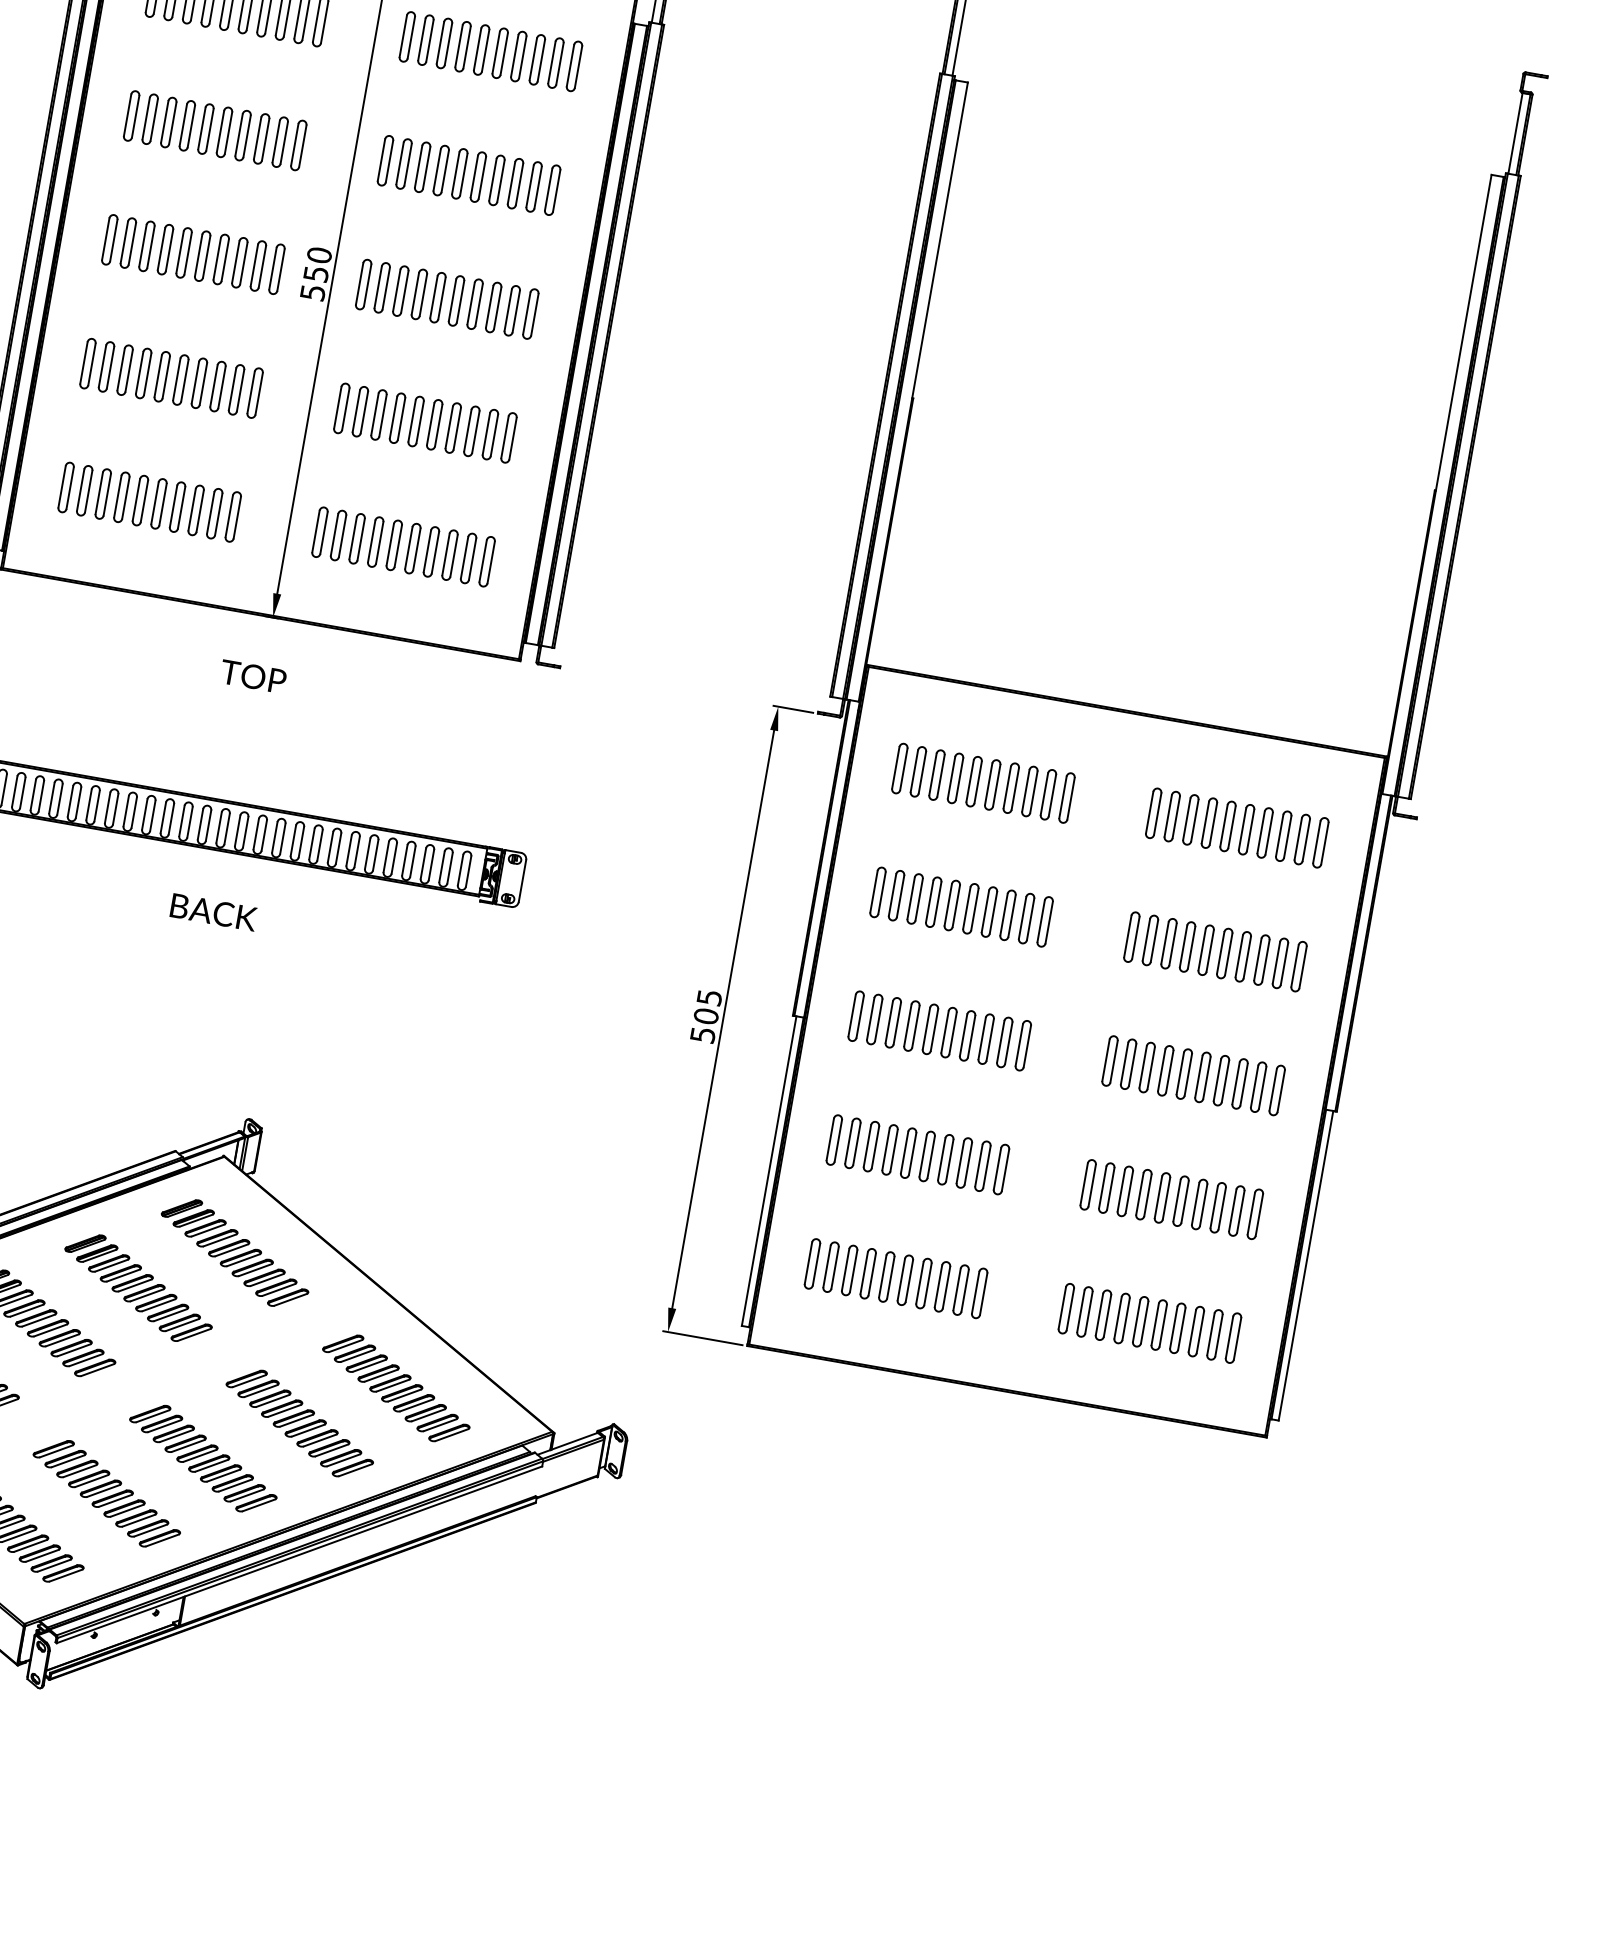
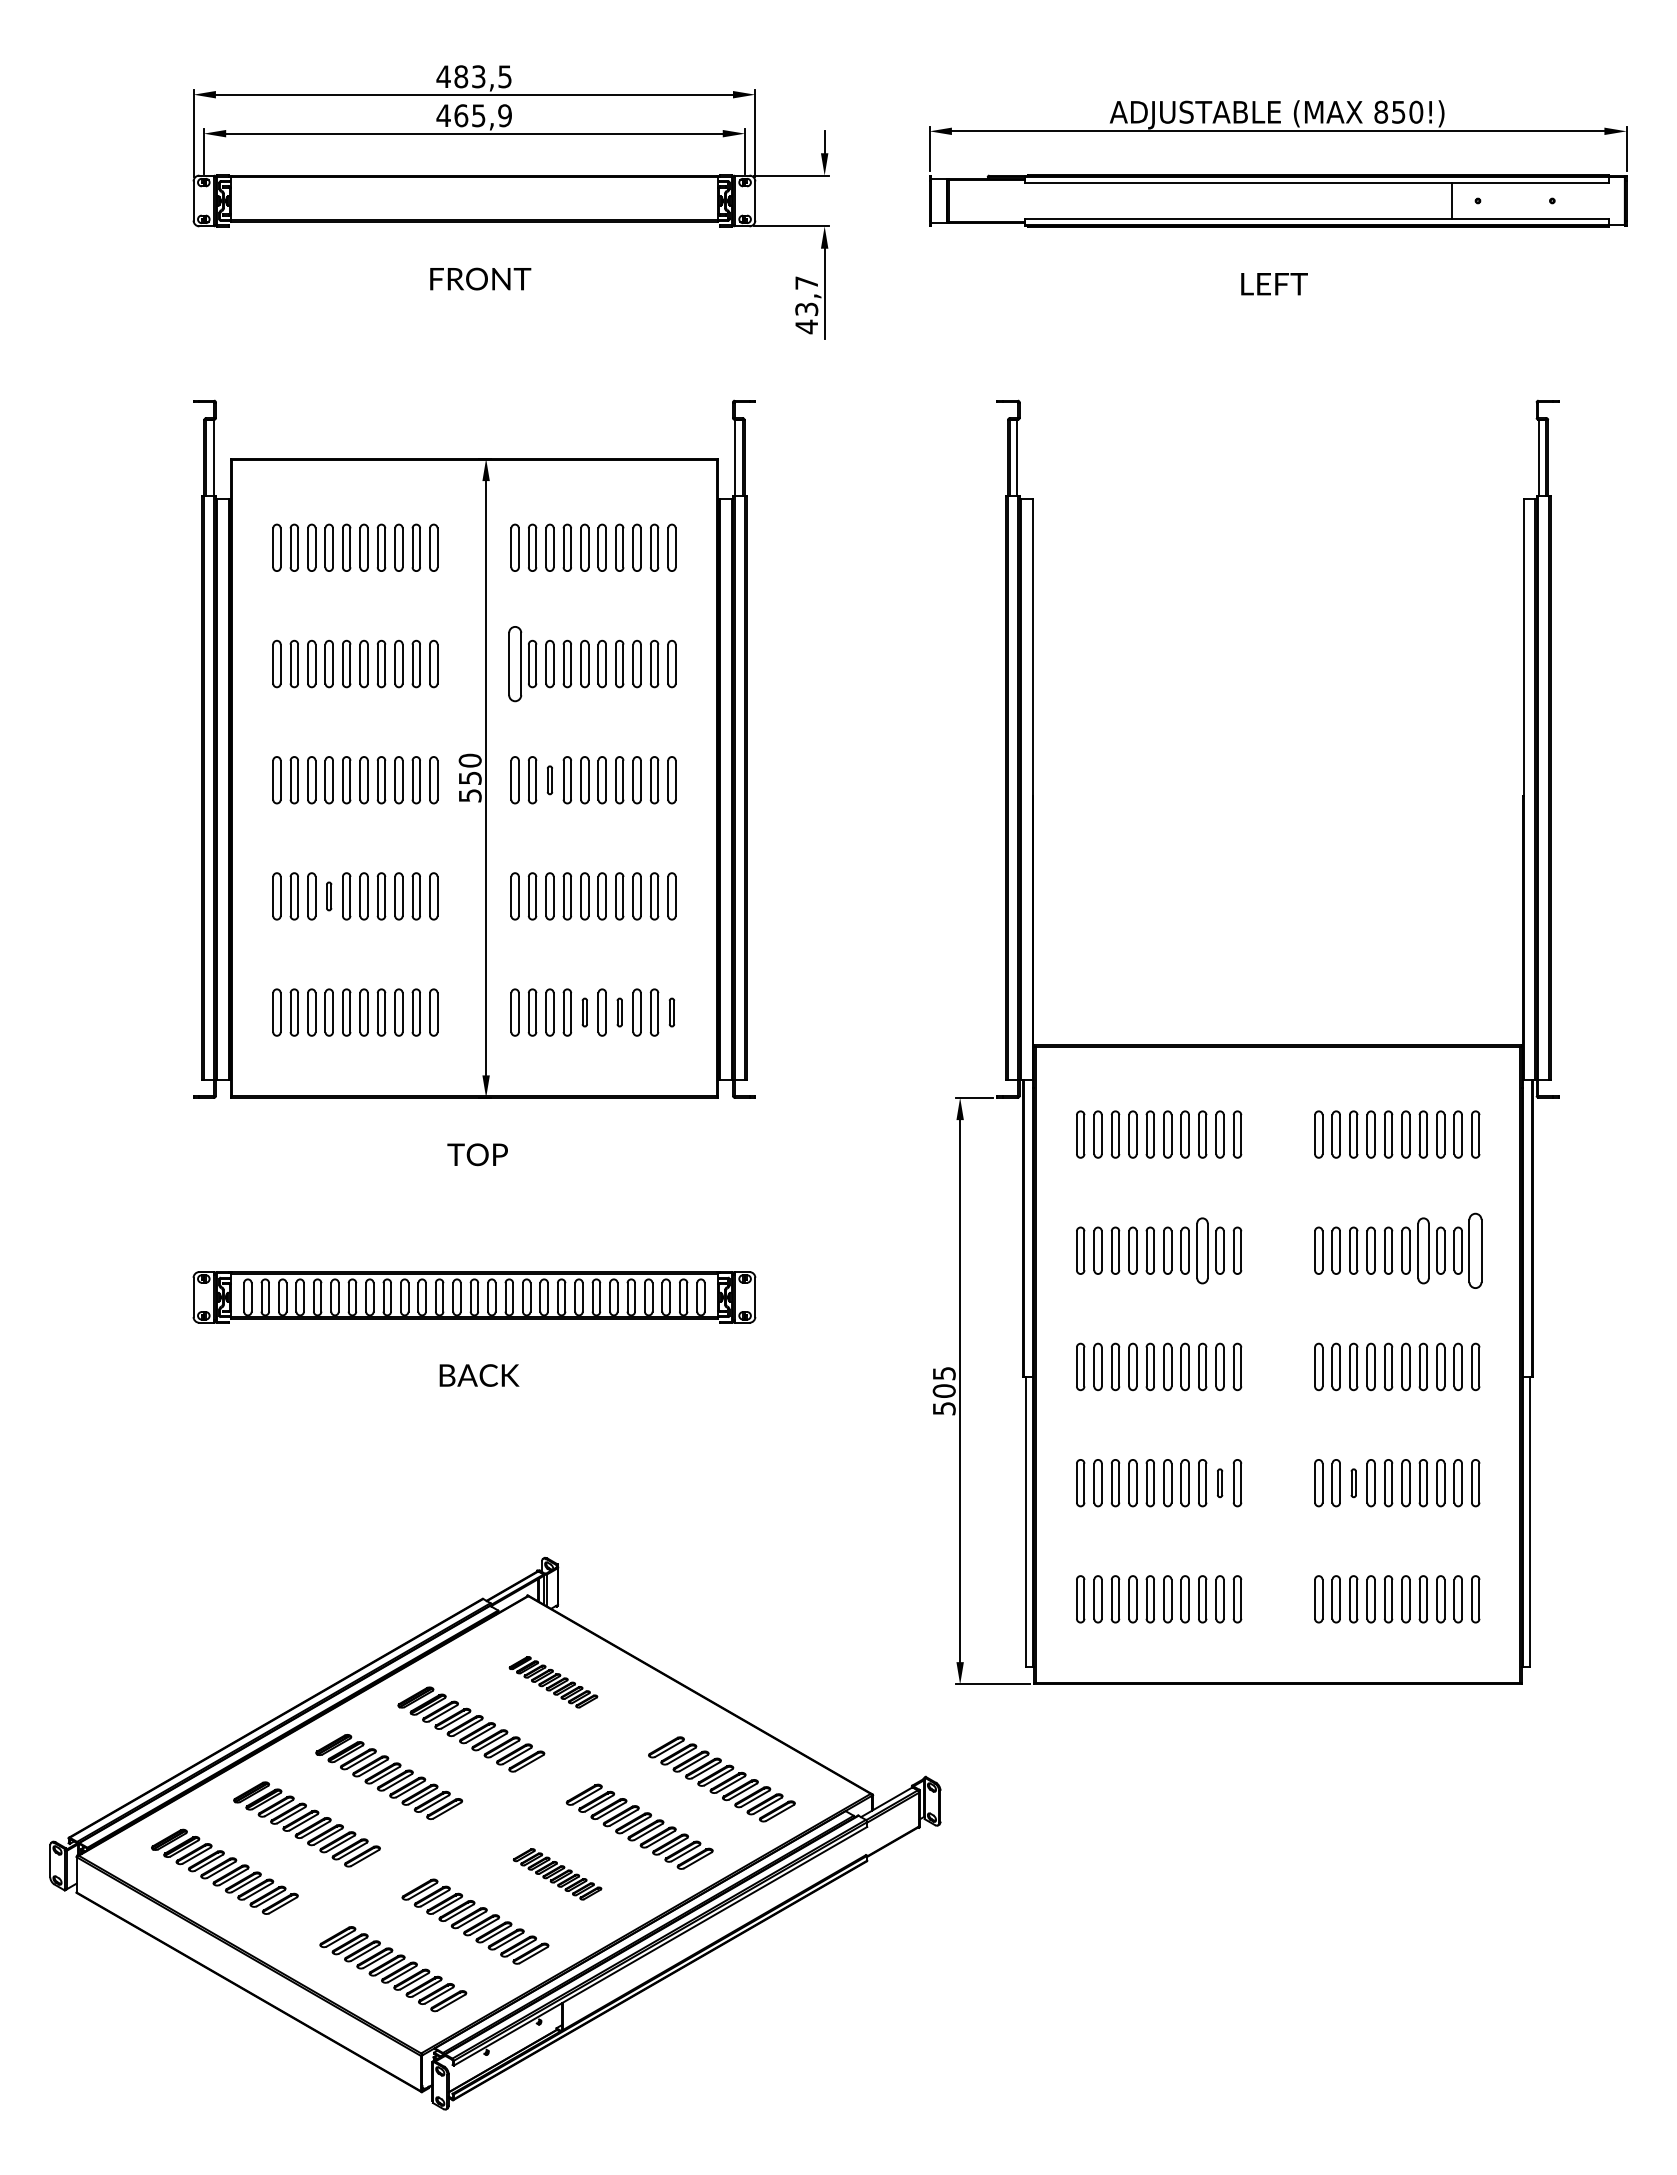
part: (384, 160) -> (514, 663), size x1.6
part: (400, 291) -> (549, 780), size x0.6
part: (142, 373) -> (328, 896), size x0.6
part: (393, 545) -> (584, 1012), size x0.6
part: (431, 551) -> (619, 1012), size x0.6
part: (486, 561) -> (671, 1012), size x0.6
part: (1007, 915) -> (1202, 1250), size x1.4
part: (1242, 956) -> (1422, 1250), size x1.4
part: (1298, 966) -> (1475, 1250), size x1.6
part: (982, 1166) -> (1219, 1483), size x0.6
part: (1125, 1191) -> (1353, 1483), size x0.6
part: (234, 1253) -> (553, 1682), size x0.6
part: (203, 1458) -> (557, 1874), size x0.6

